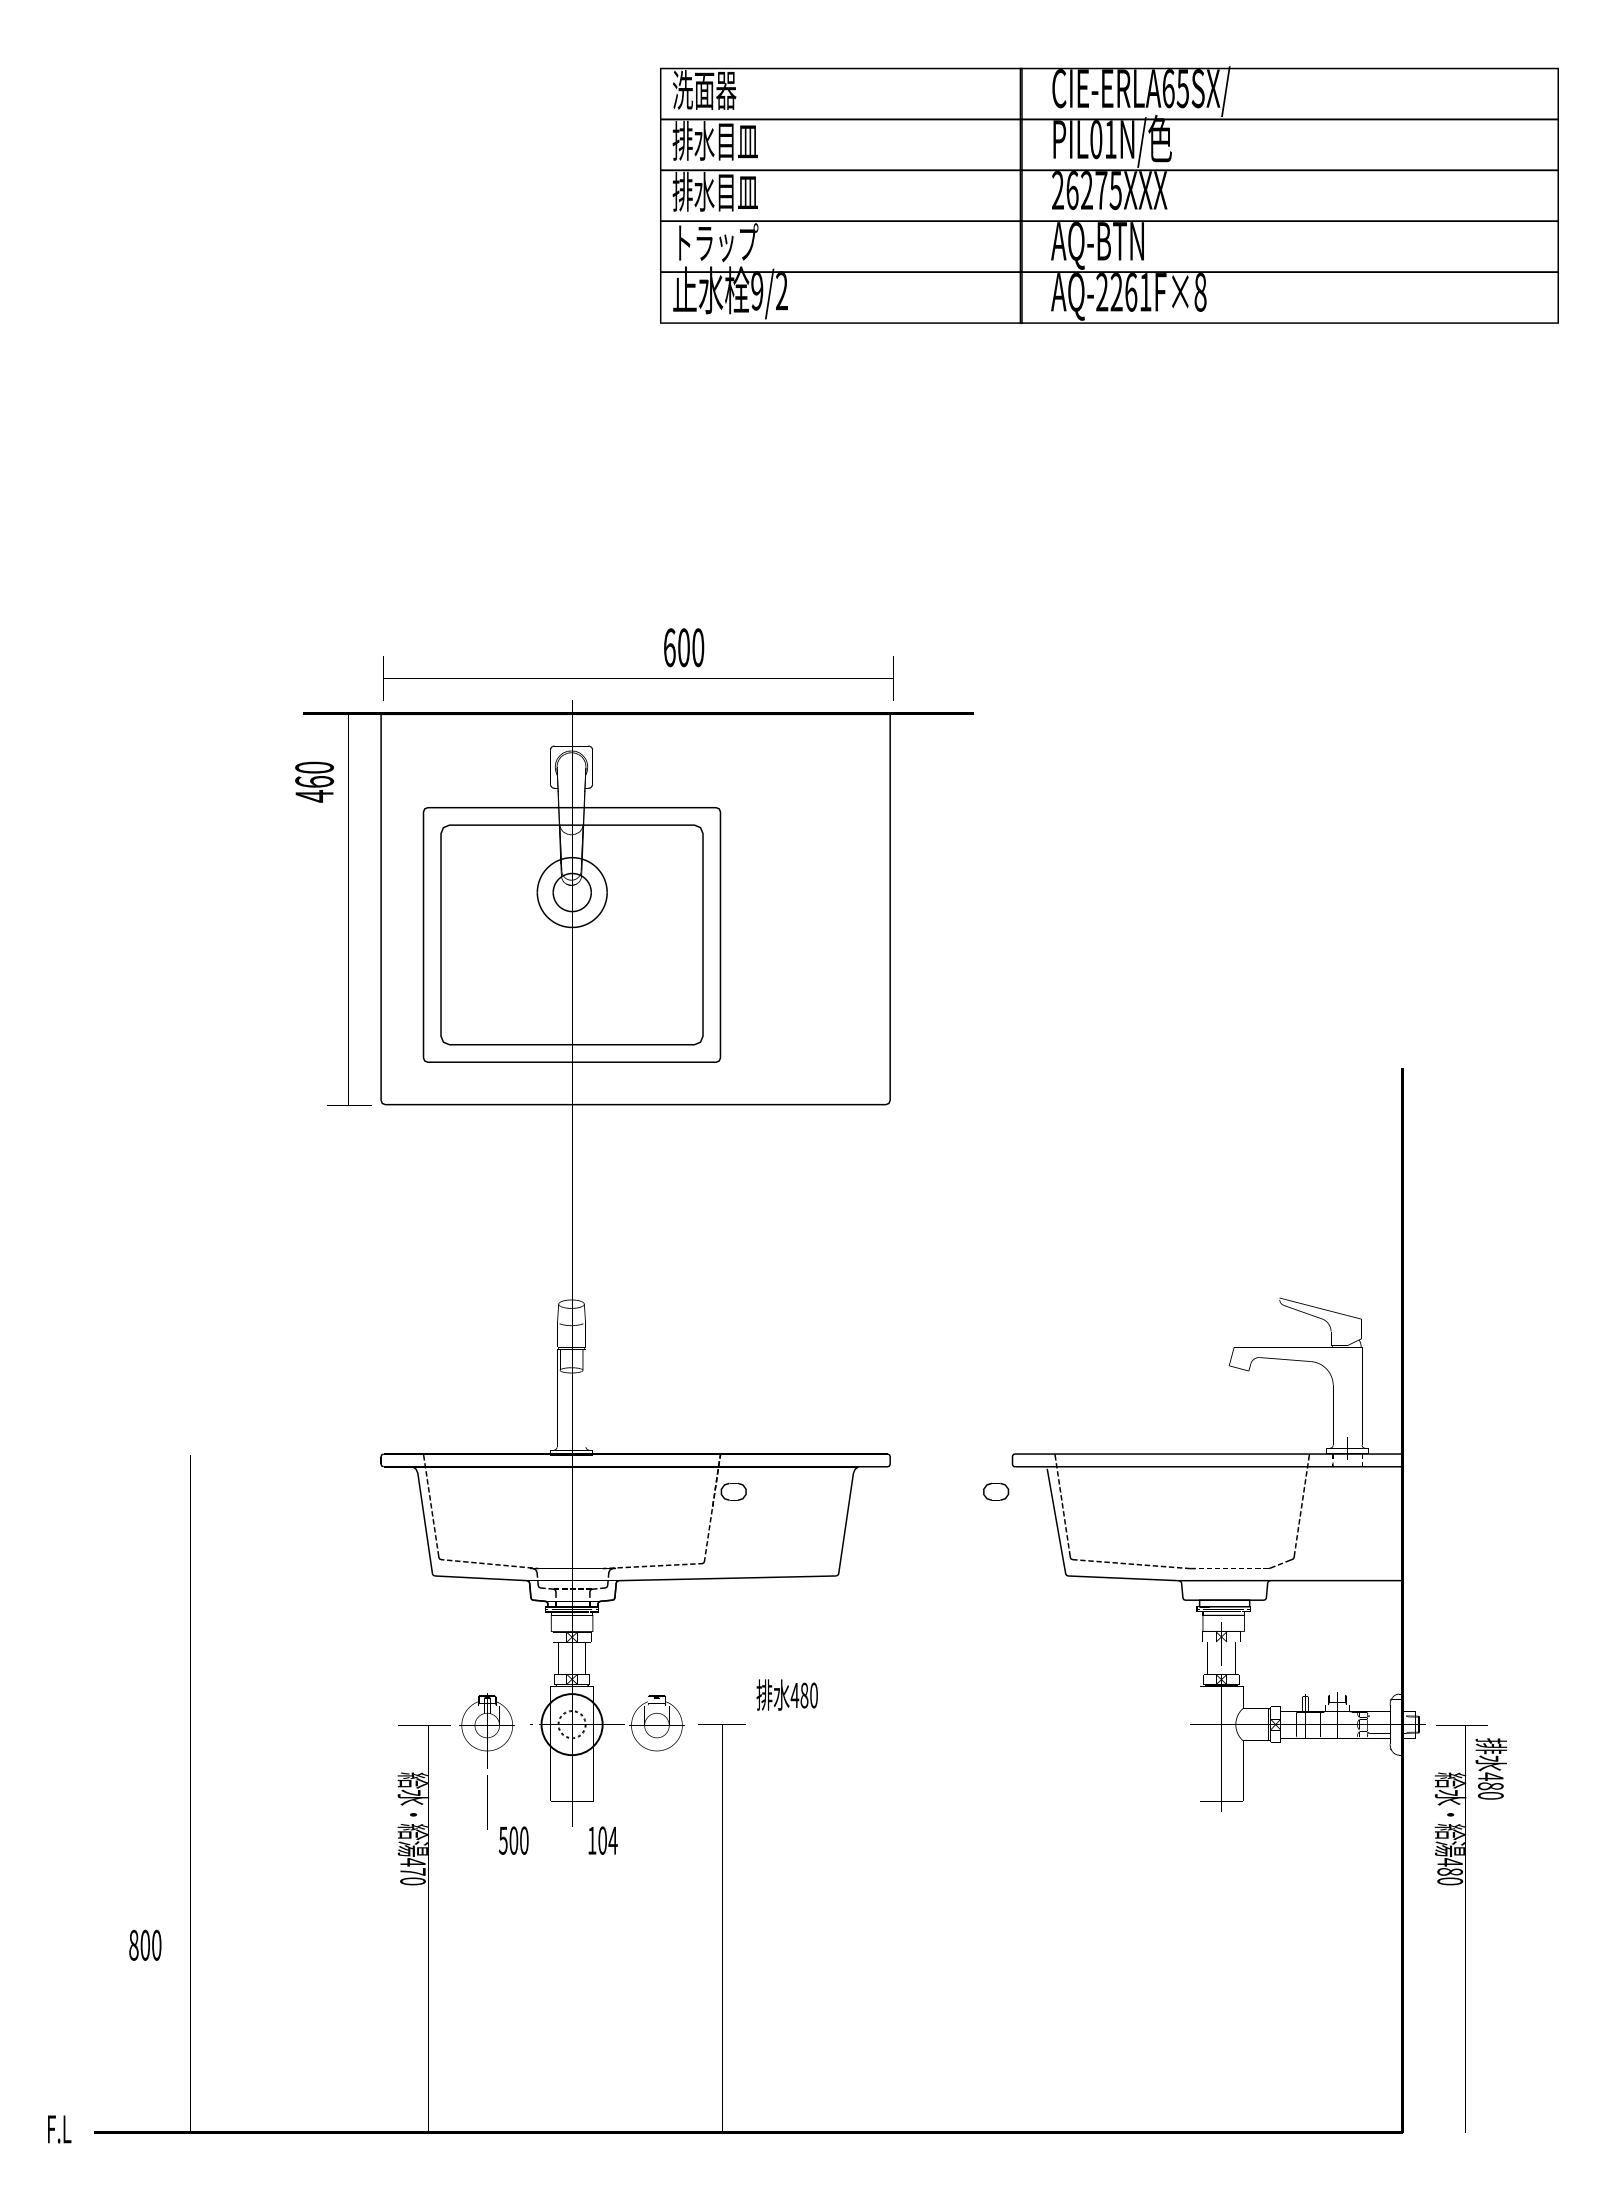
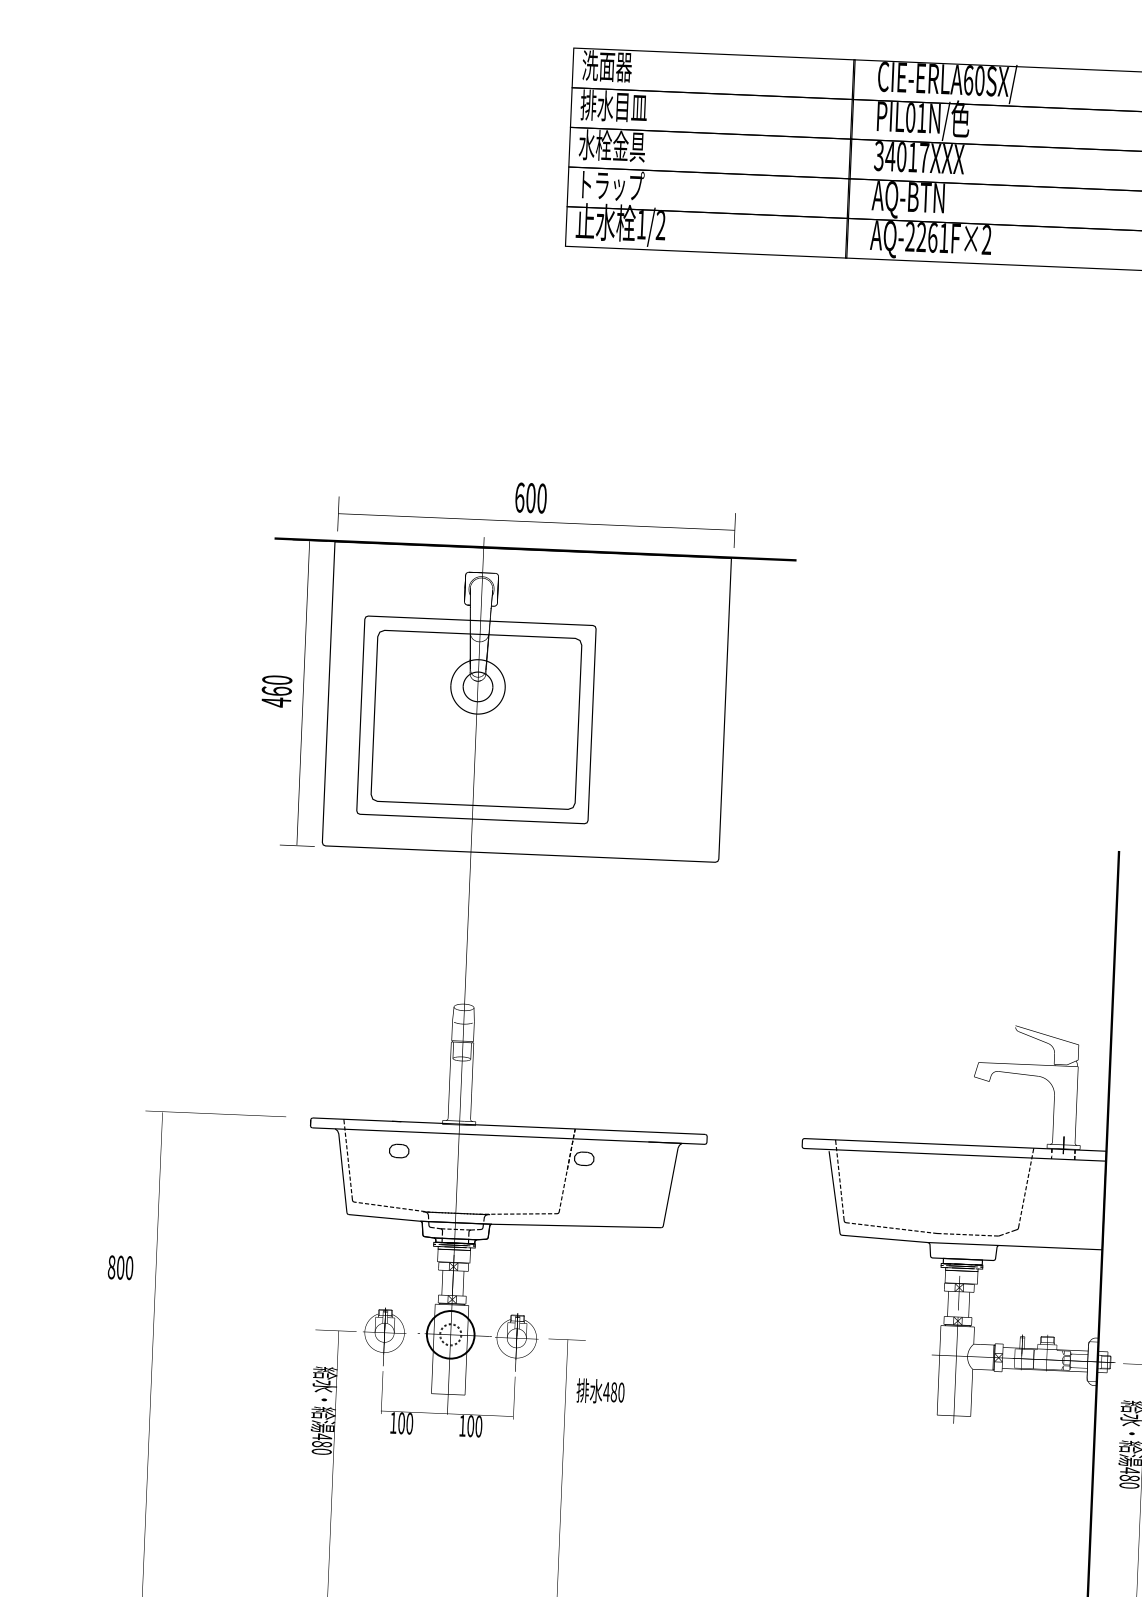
text: (1182, 88) -> (979, 80), CIE-ERLA65SX/ -> CIE-ERLA60SX/
text: (1086, 190) -> (901, 156), 26275XXX -> 34017XXX
text: (714, 191) -> (611, 145), 排水目皿 -> 水栓金具
text: (757, 290) -> (641, 224), 9/2 -> 1/2
text: (1200, 292) -> (986, 240), AQ-2261F×8 -> AQ-2261F×2
text: (684, 647) -> (531, 497), moved
text: (314, 781) -> (276, 690), moved
part: (996, 1491) -> (399, 1150), moved
text: (786, 1694) -> (600, 1390), moved
text: (502, 1840) -> (392, 1422), 500 -> 100
text: (612, 1840) -> (478, 1426), 104 -> 100
text: (412, 1871) -> (321, 1443), 470 -> 480
text: (145, 1944) -> (120, 1267), moved

